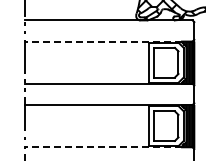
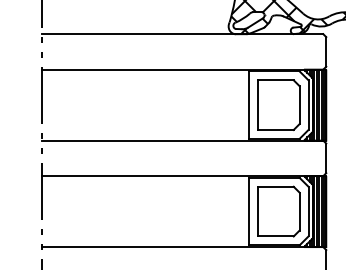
line: (108, 41) -> (182, 69), dashed -> solid
line: (108, 147) -> (182, 247), dashed -> solid

